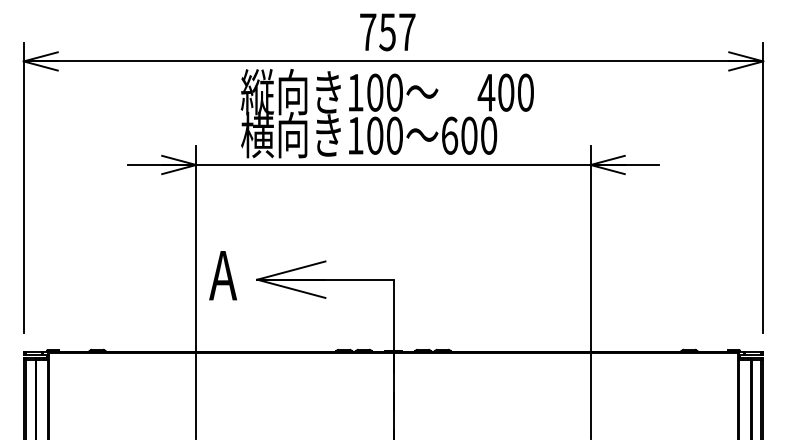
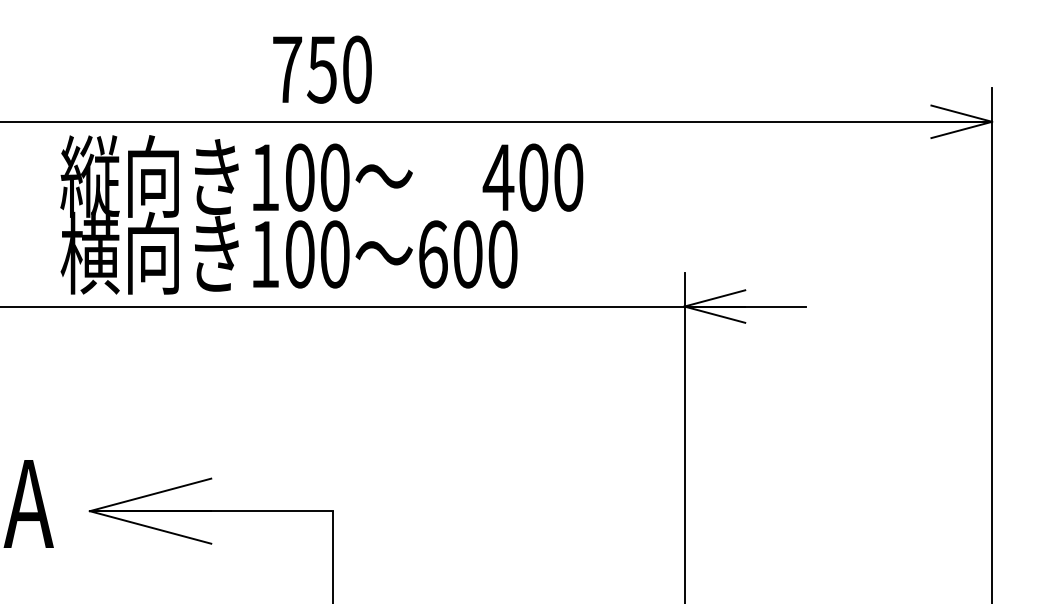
text: (407, 32) -> (357, 70), 757 -> 750

